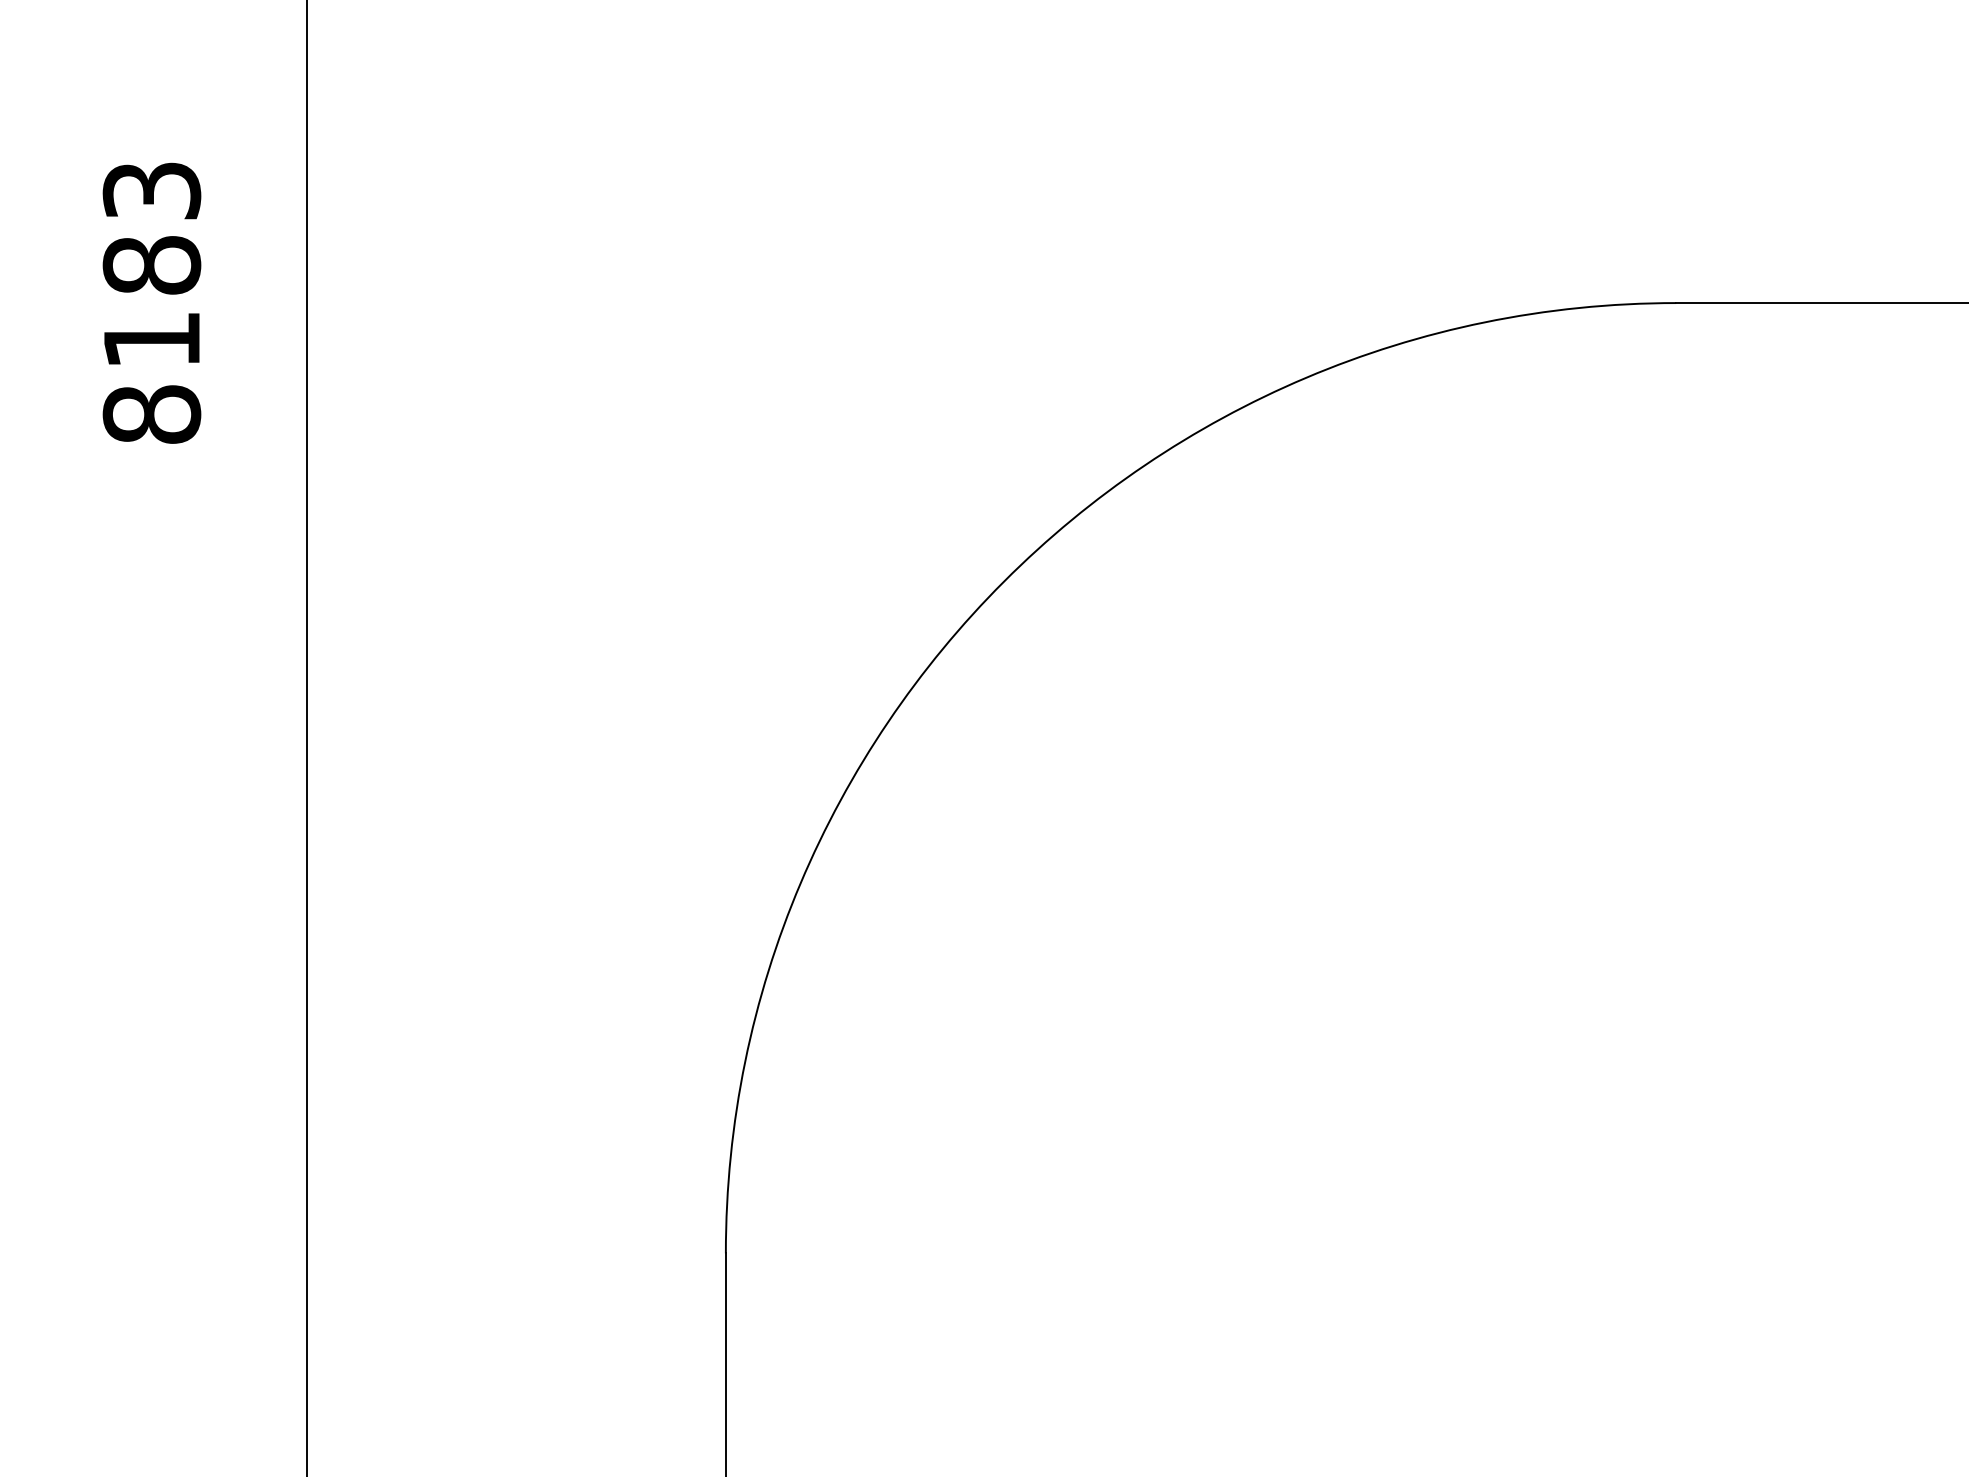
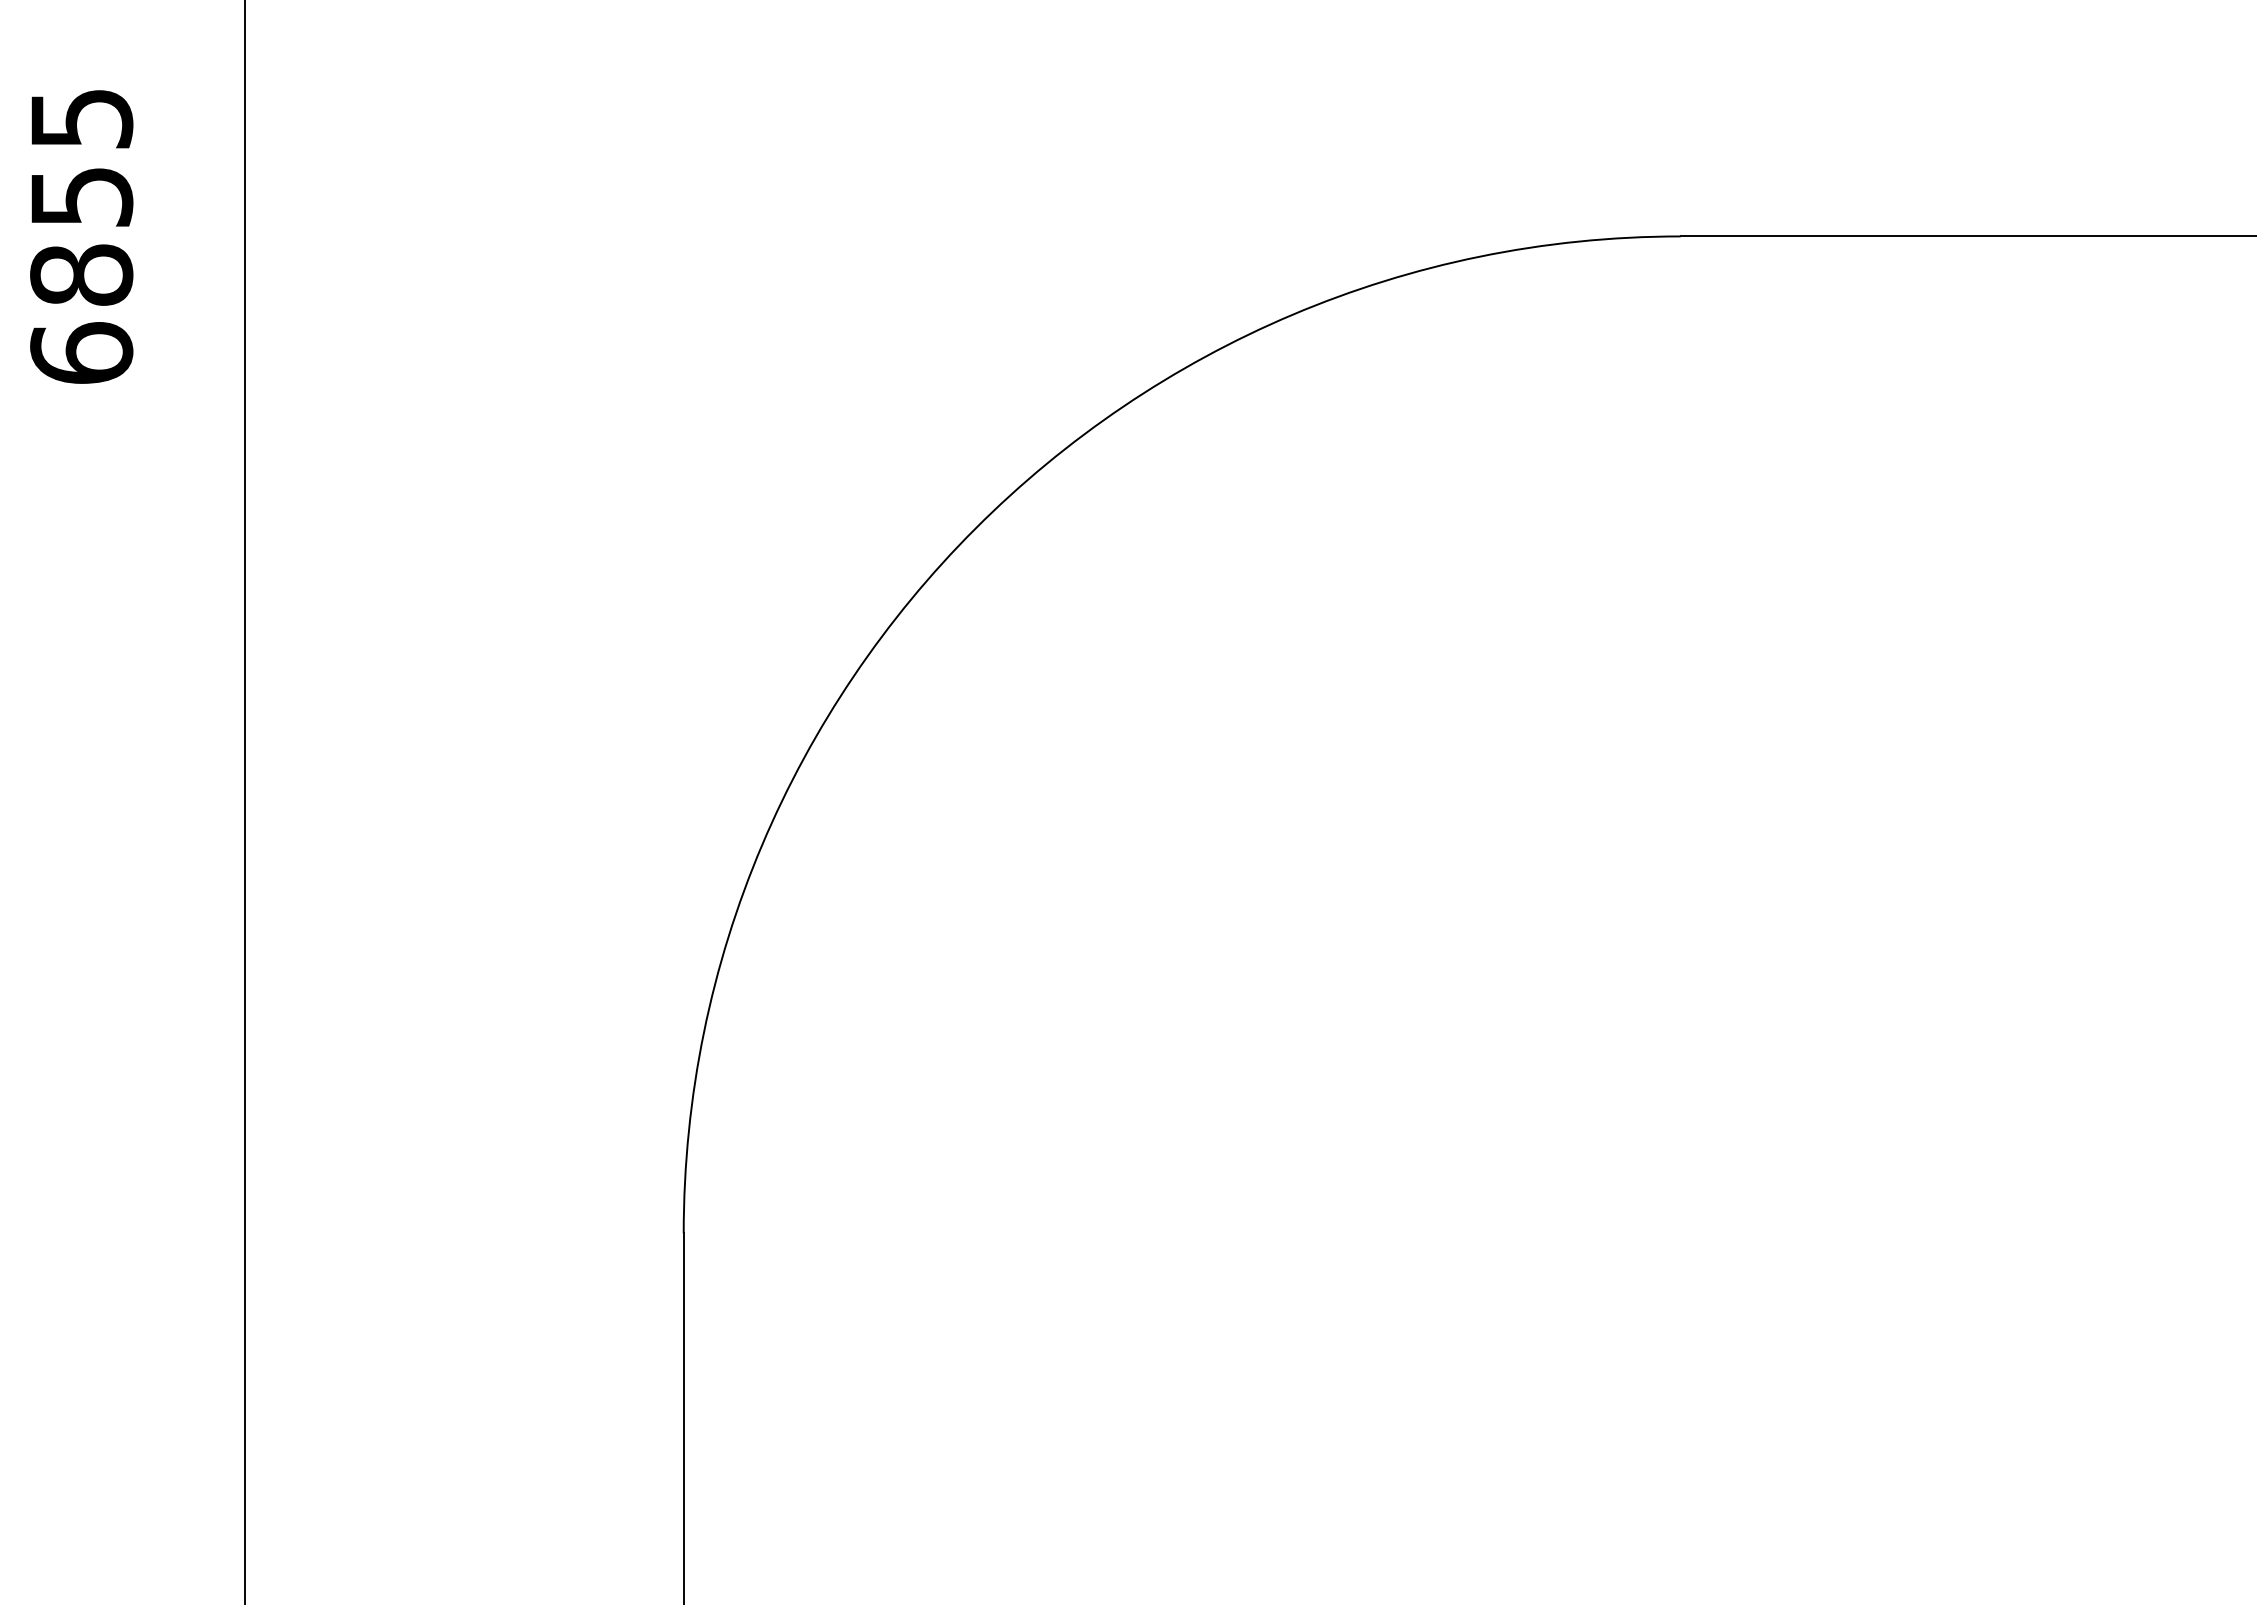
text: (151, 303) -> (81, 236), 8183 -> 6855

